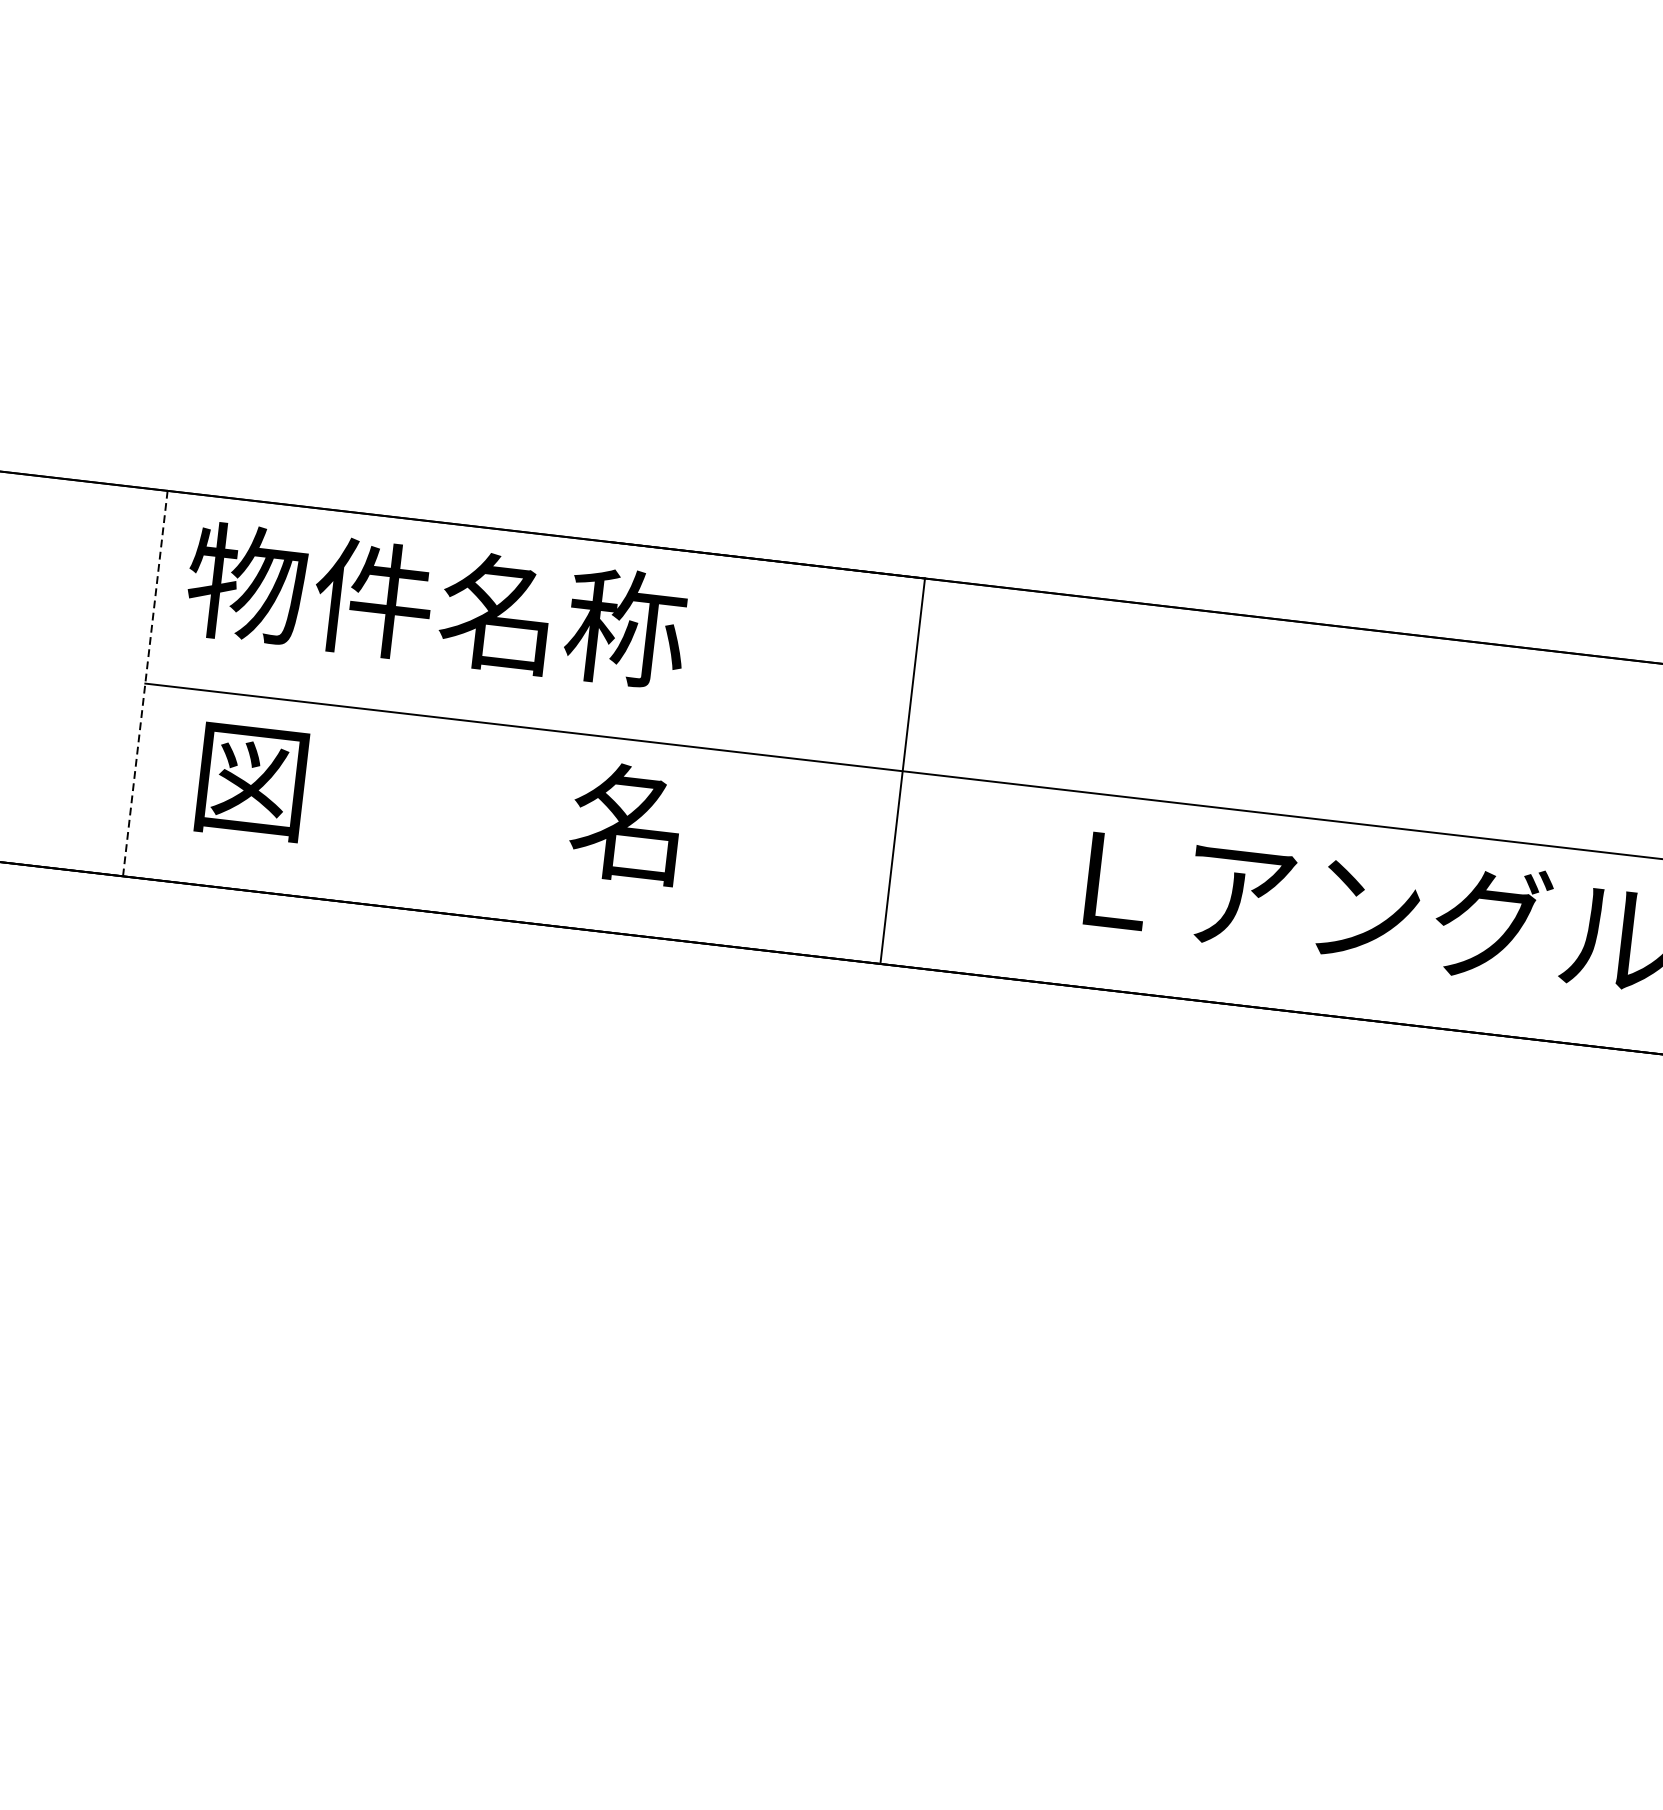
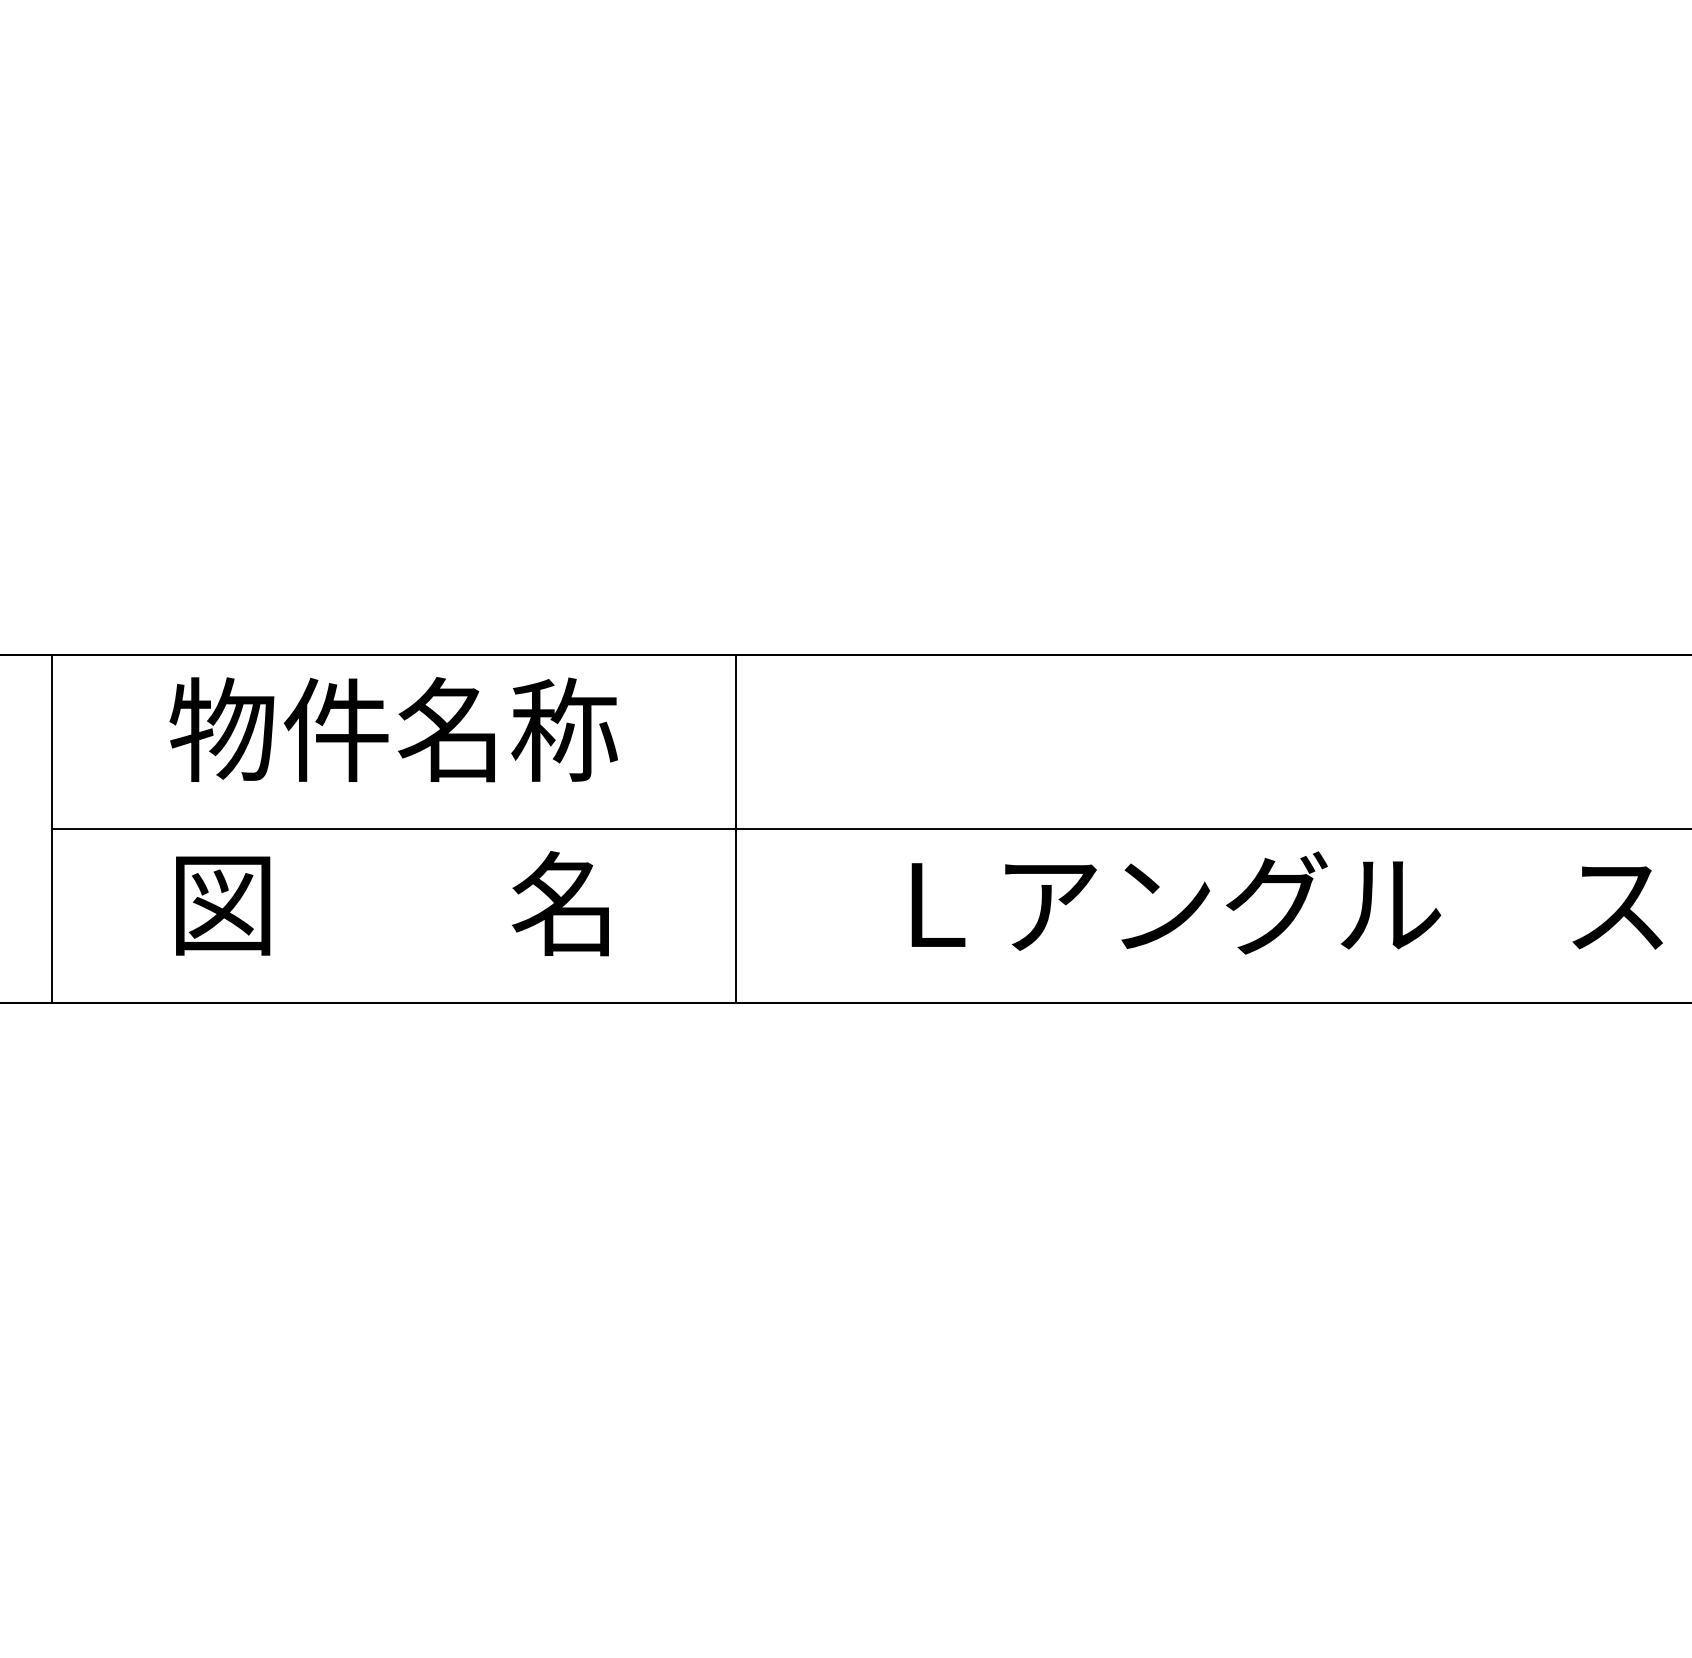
text: (436, 605) -> (393, 729), moved
line: (144, 682) -> (51, 828), dashed -> solid
text: (439, 801) -> (392, 903), moved

